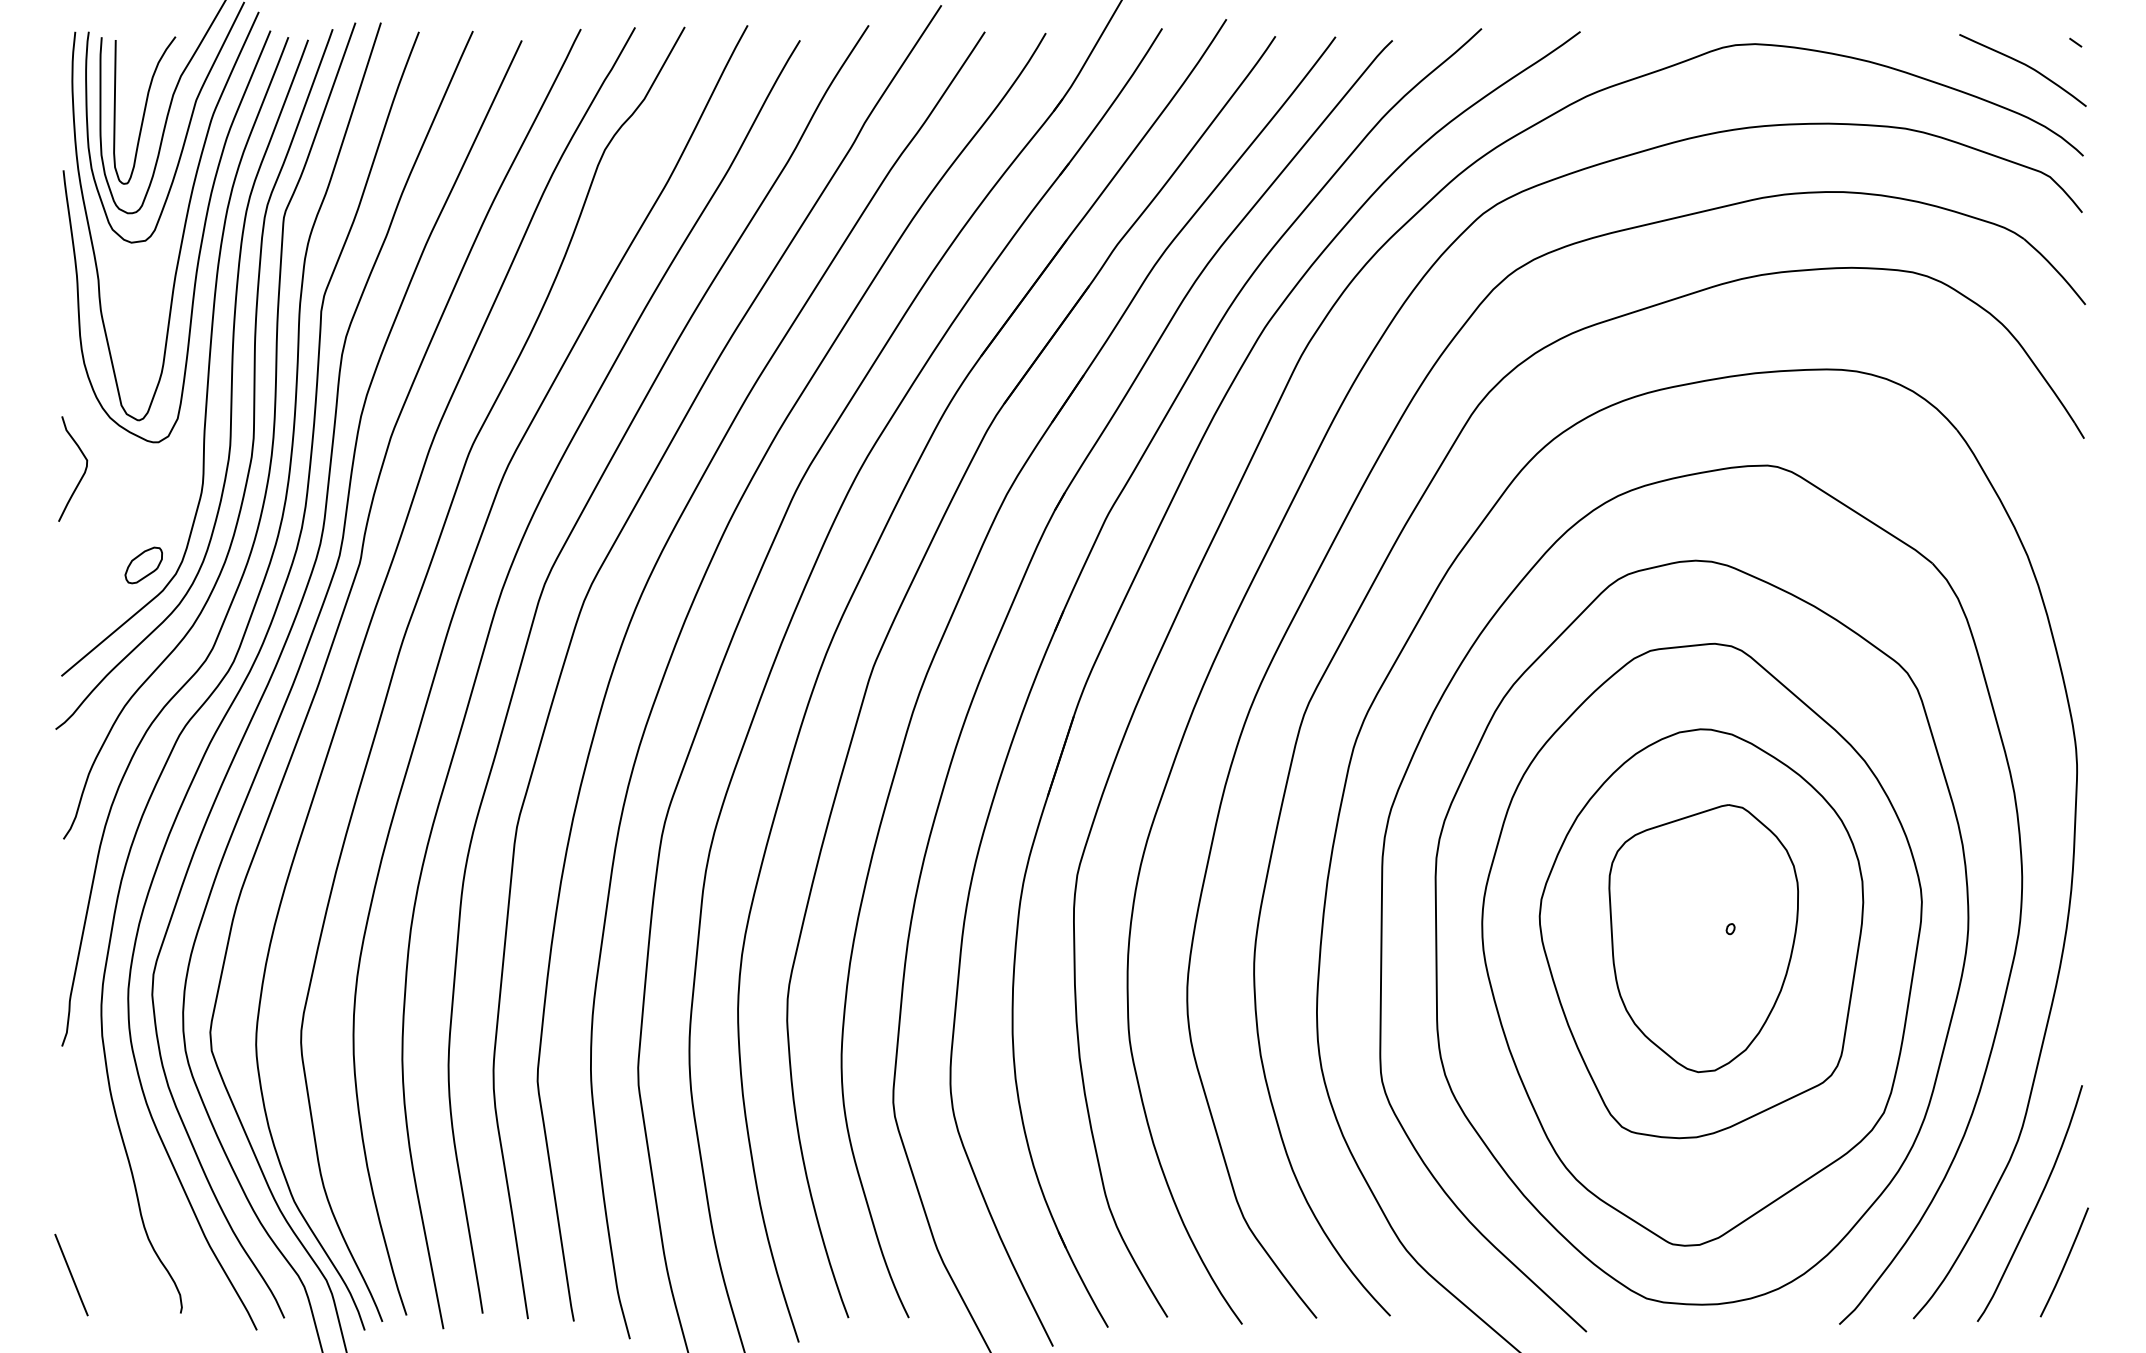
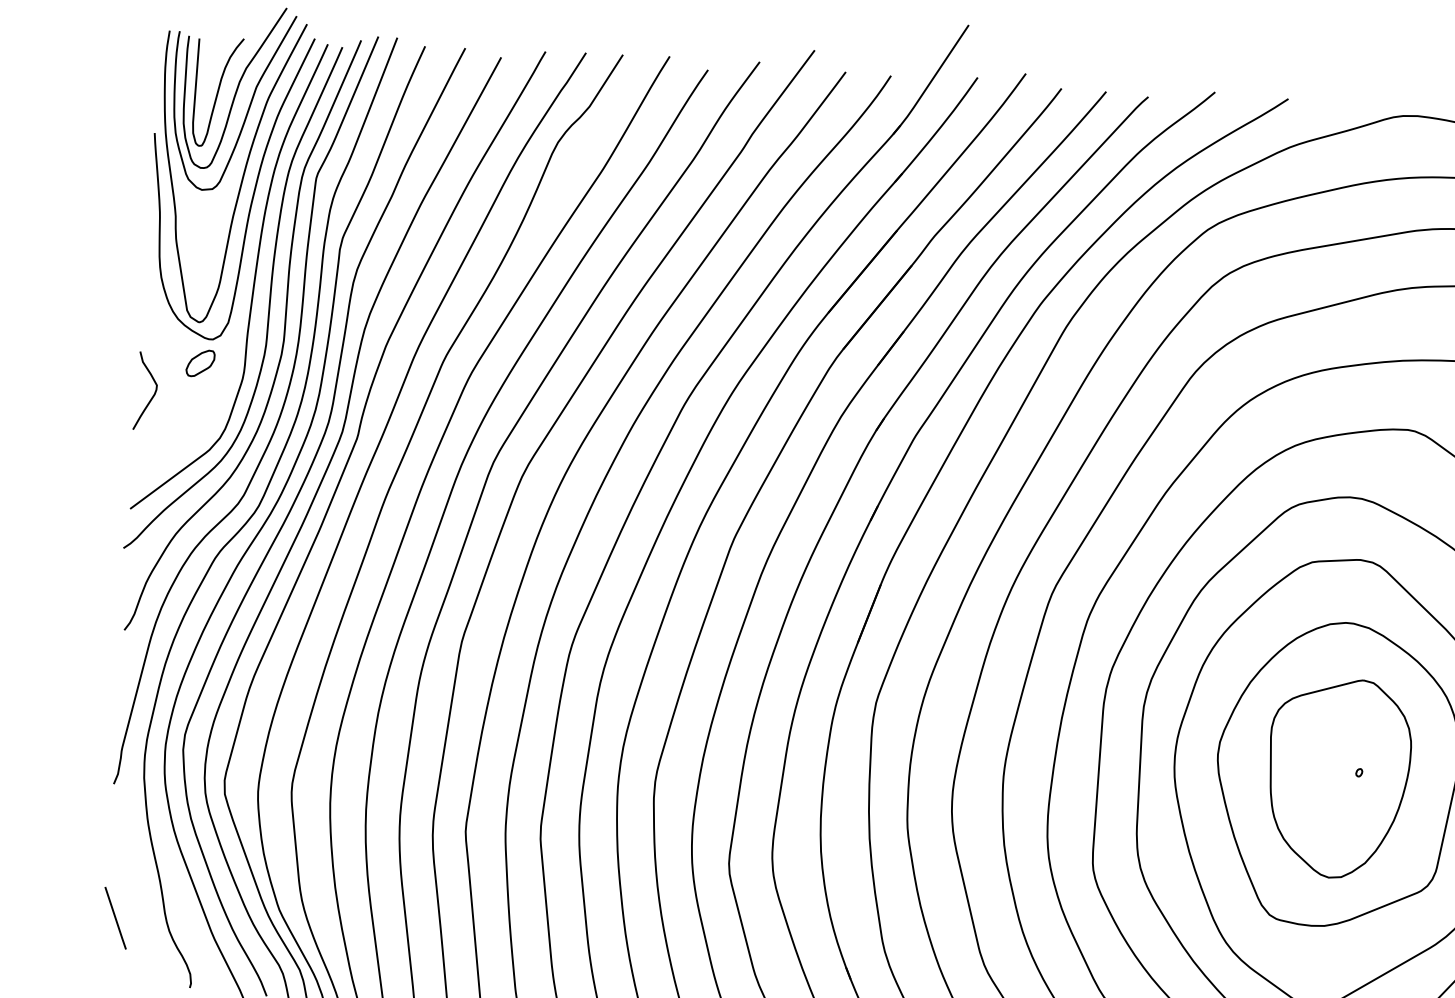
curve: (82, 474) -> (152, 395), moved
part: (143, 565) -> (200, 363), moved
line: (71, 1274) -> (115, 917), moved

